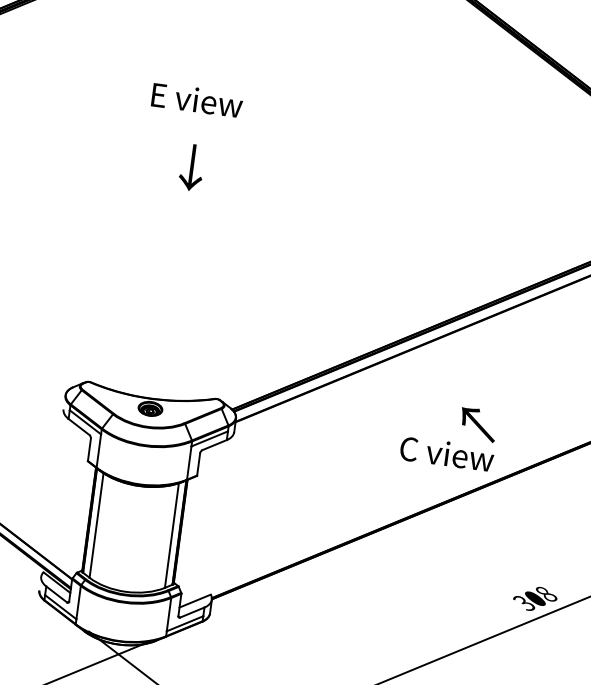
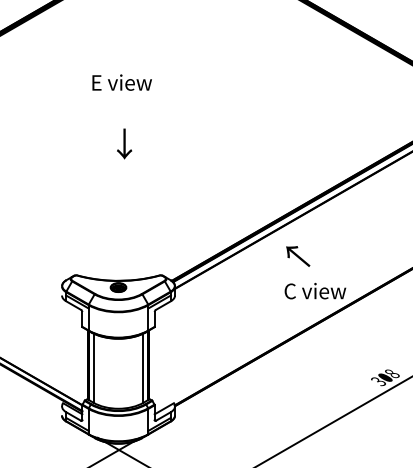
text: (191, 166) -> (124, 143), moved
text: (478, 424) -> (298, 256), moved

